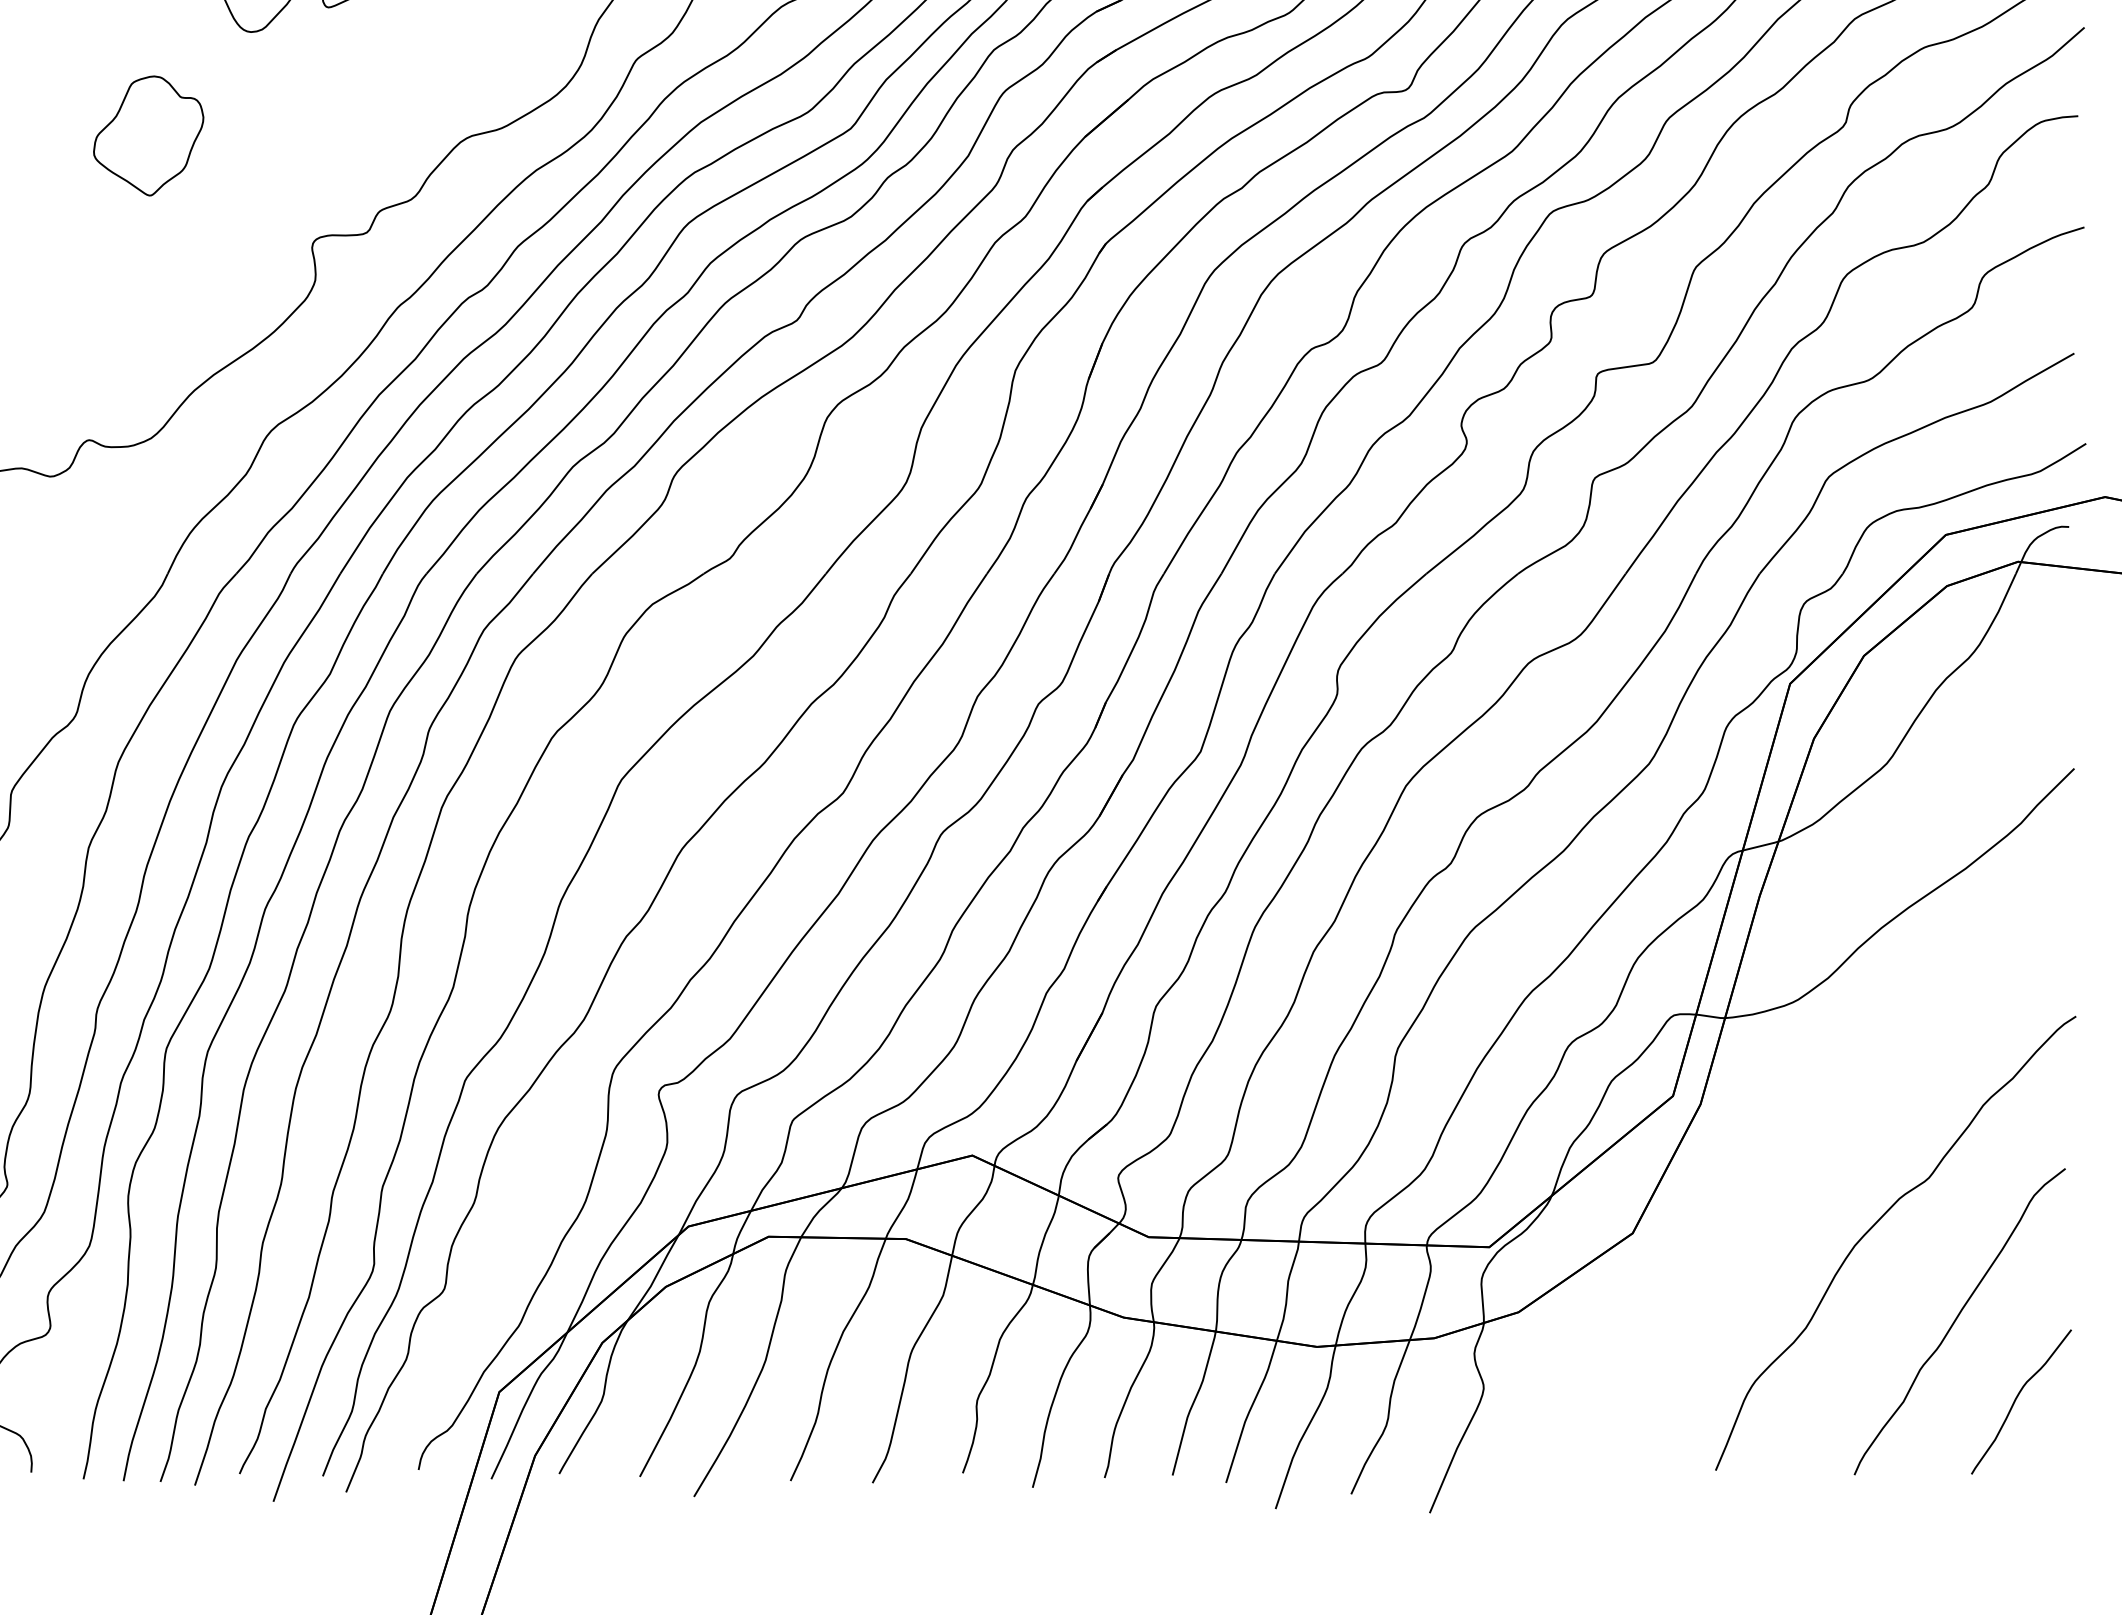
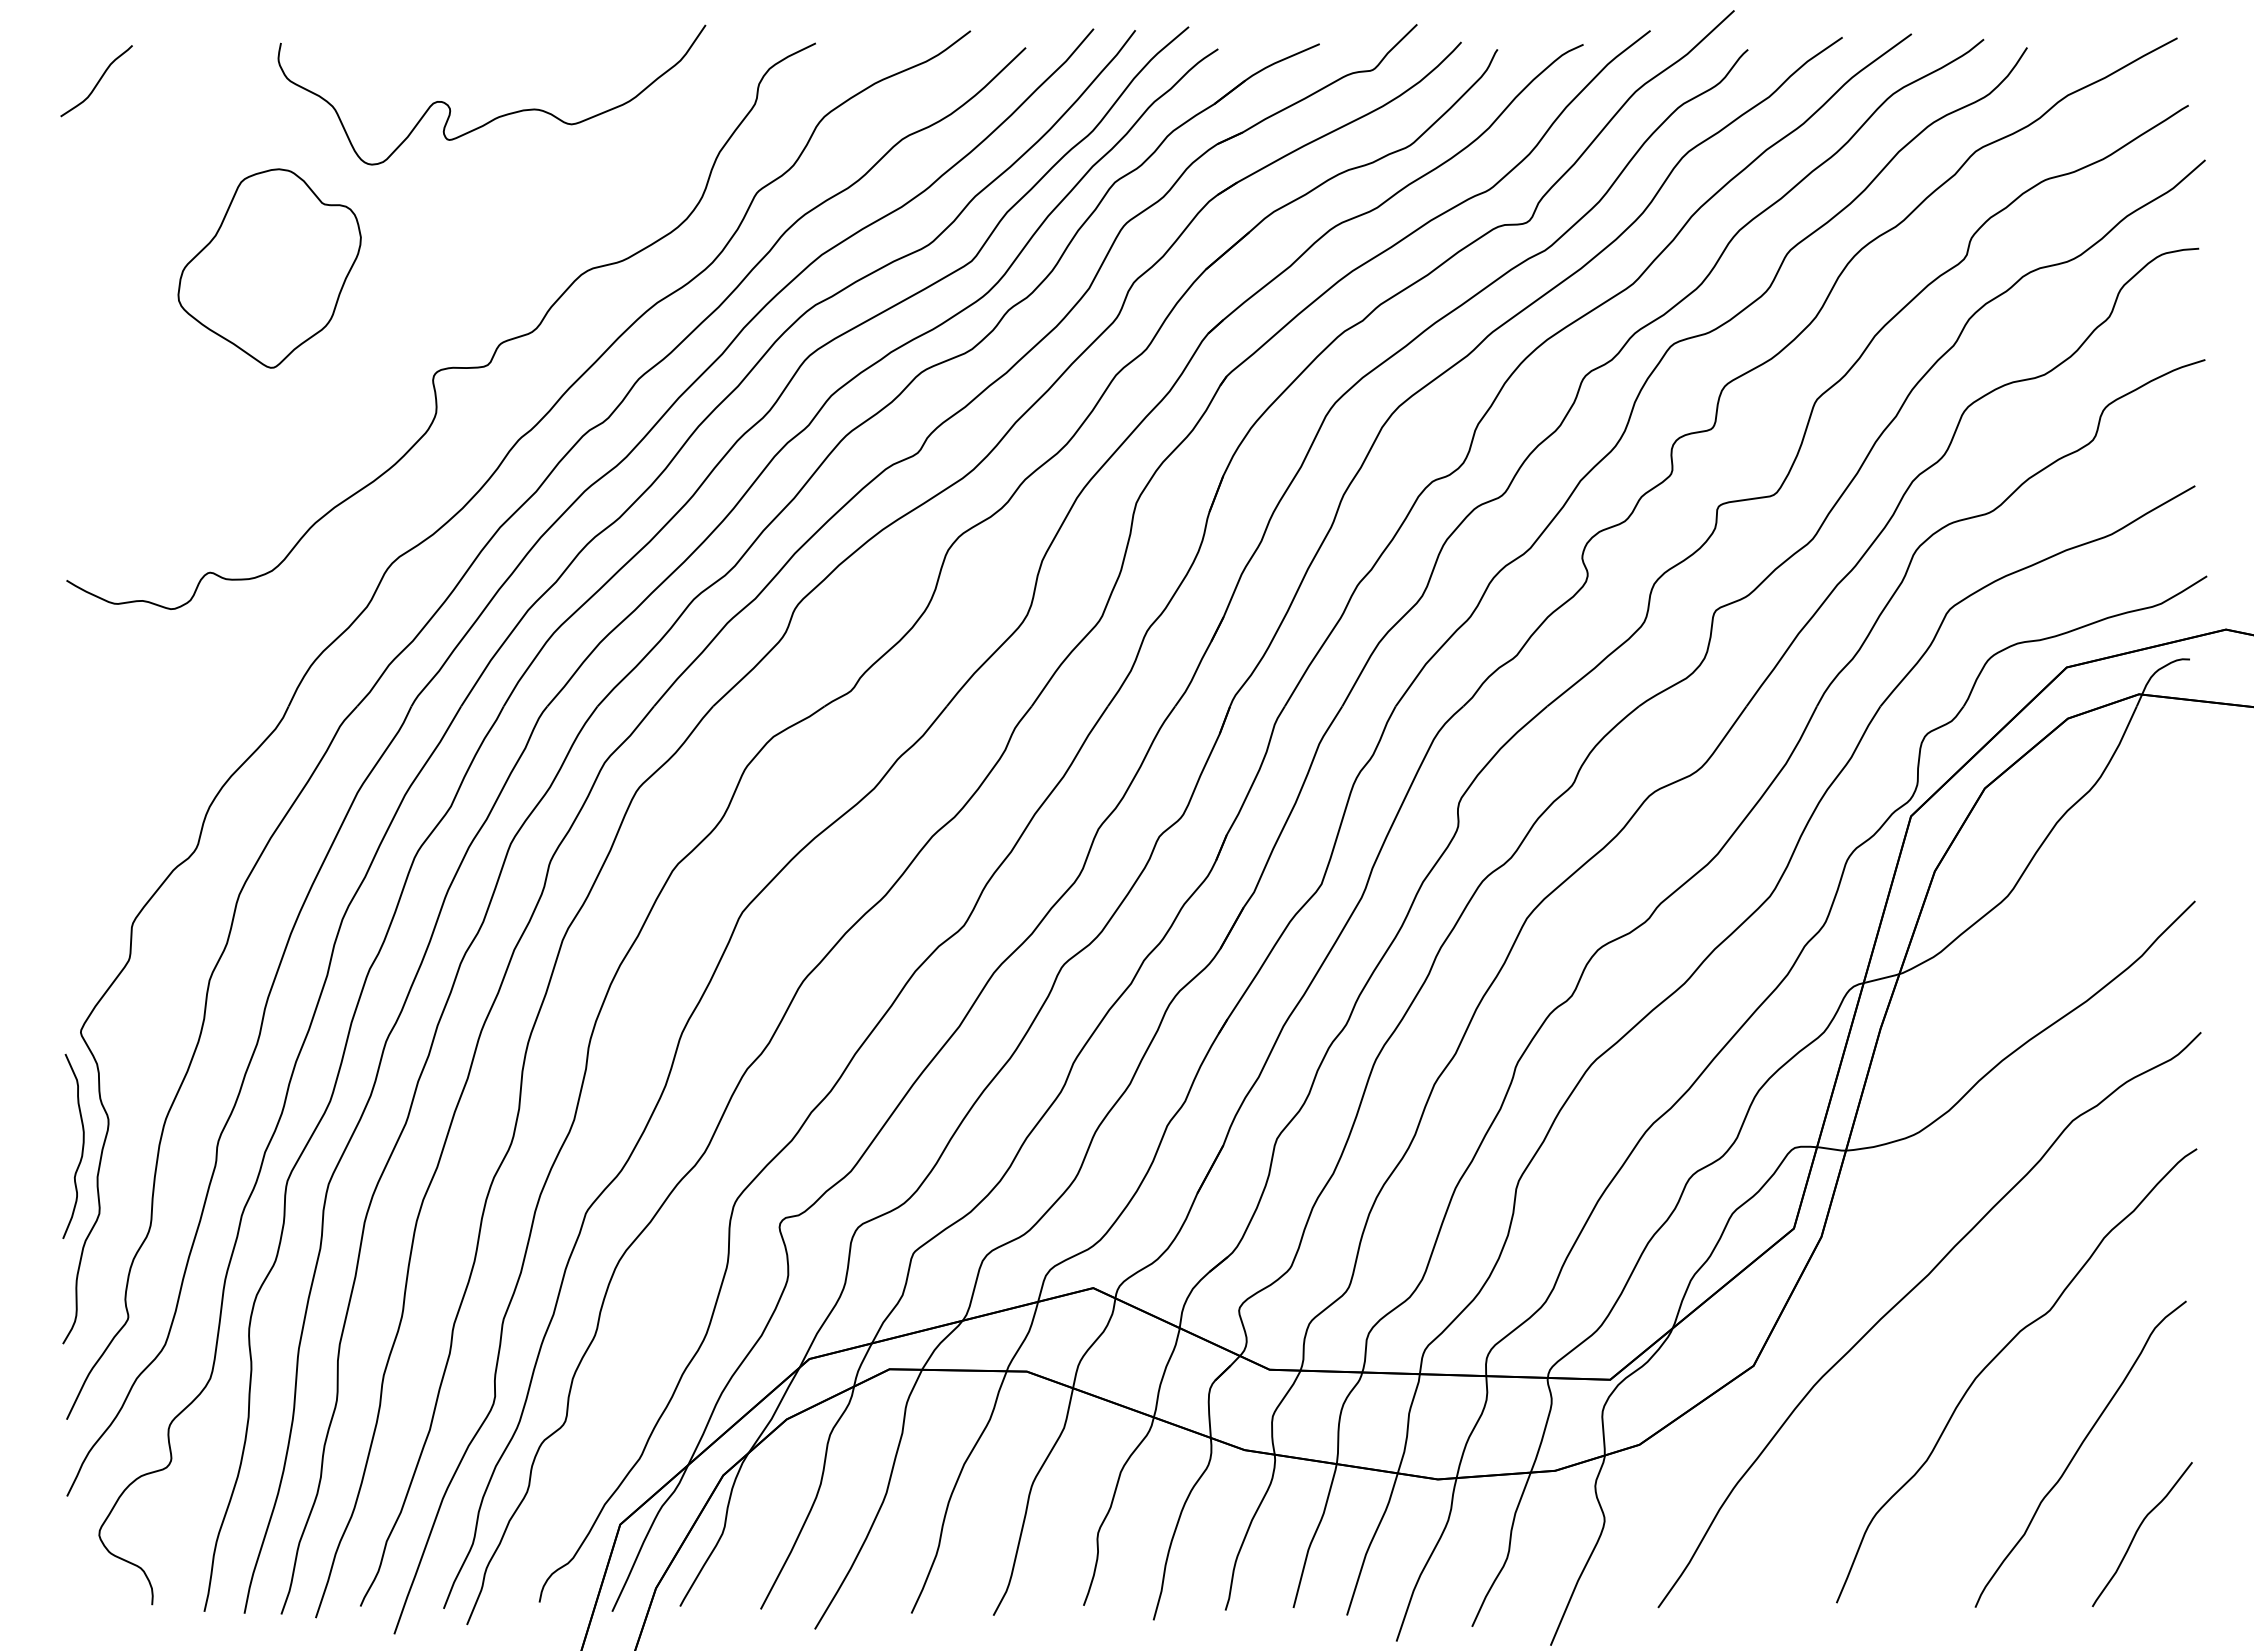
part: (148, 135) -> (269, 268), size x1.67
curve: (1785, 1163) -> (1906, 1296), added

